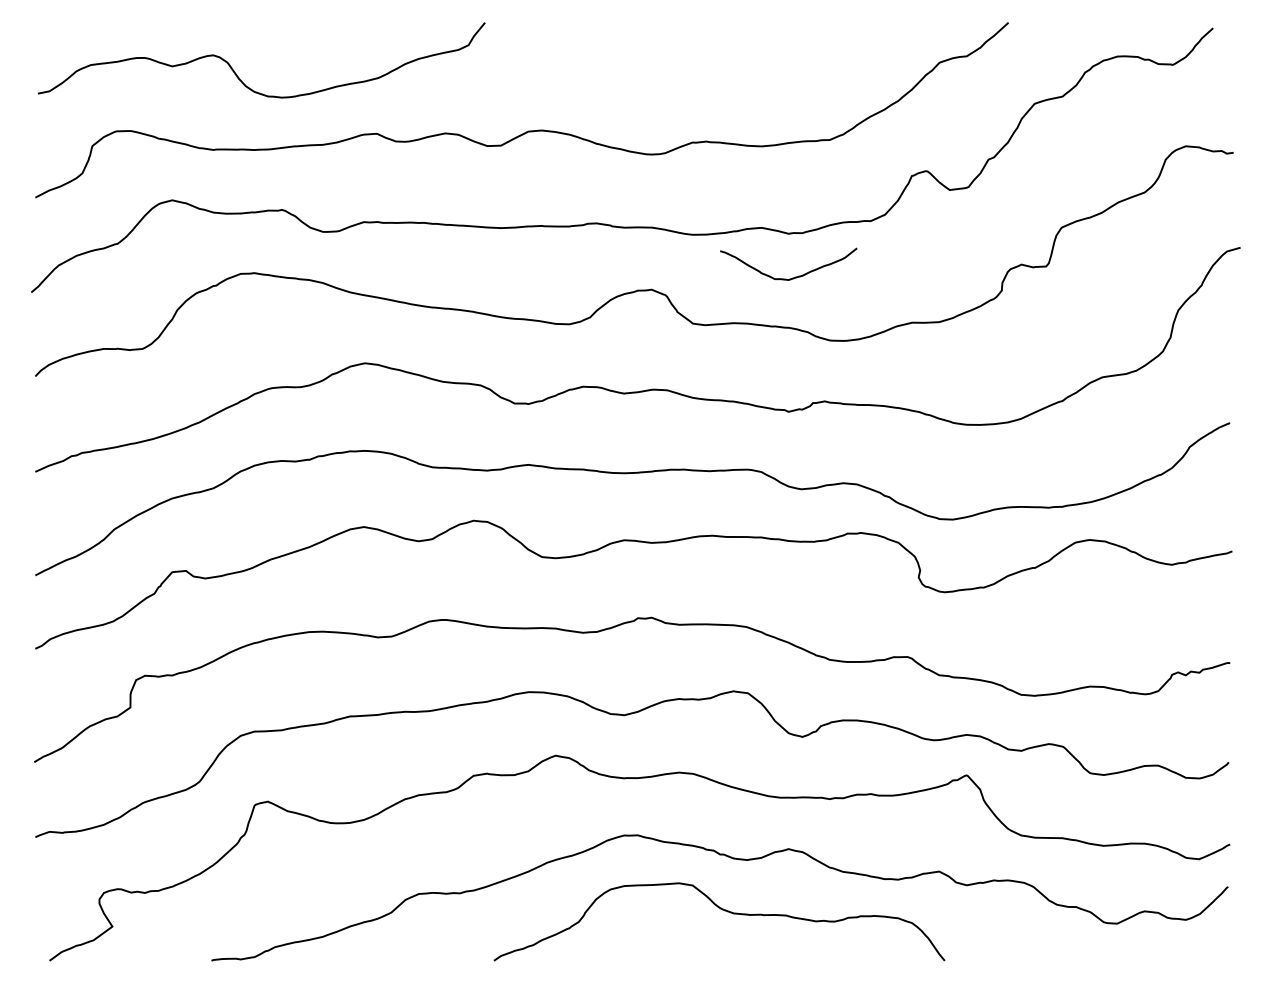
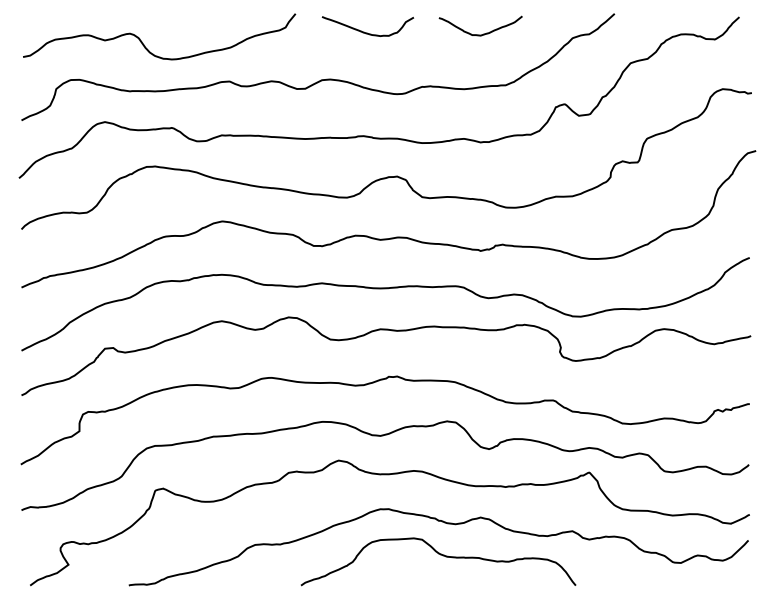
curve: (598, 51) -> (364, 31), added
curve: (793, 276) -> (483, 33), moved

